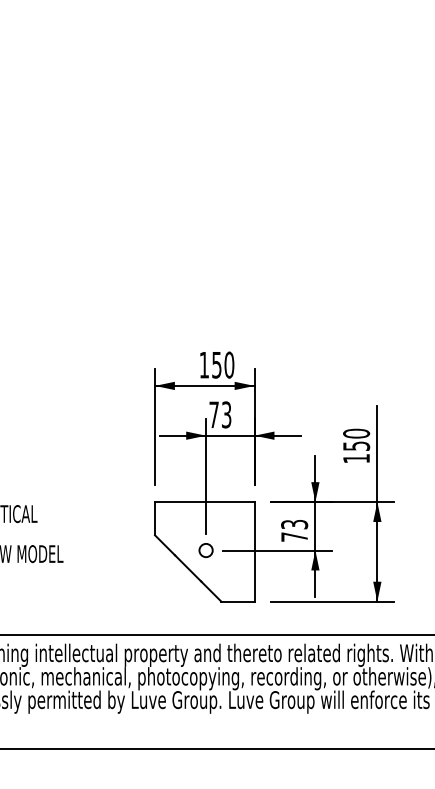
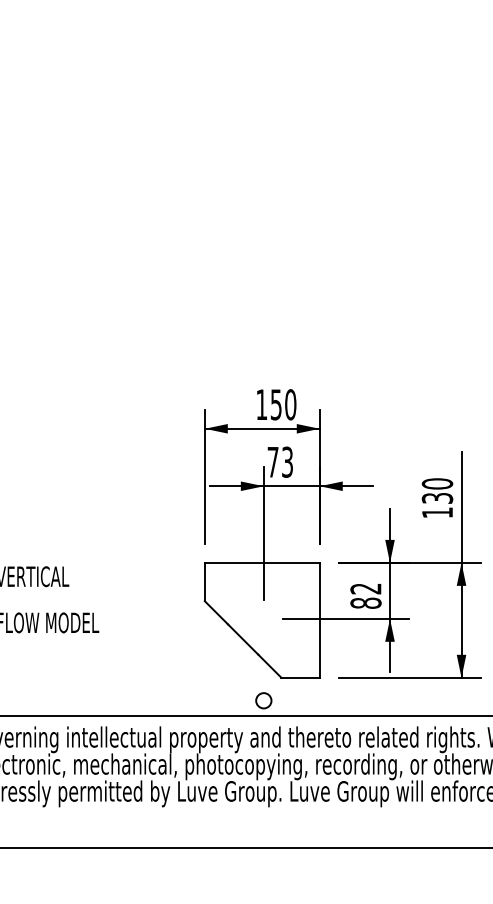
text: (356, 445) -> (437, 497), 150 -> 130
text: (294, 530) -> (365, 595), 73 -> 82
circle: (205, 550) -> (263, 700), moved

